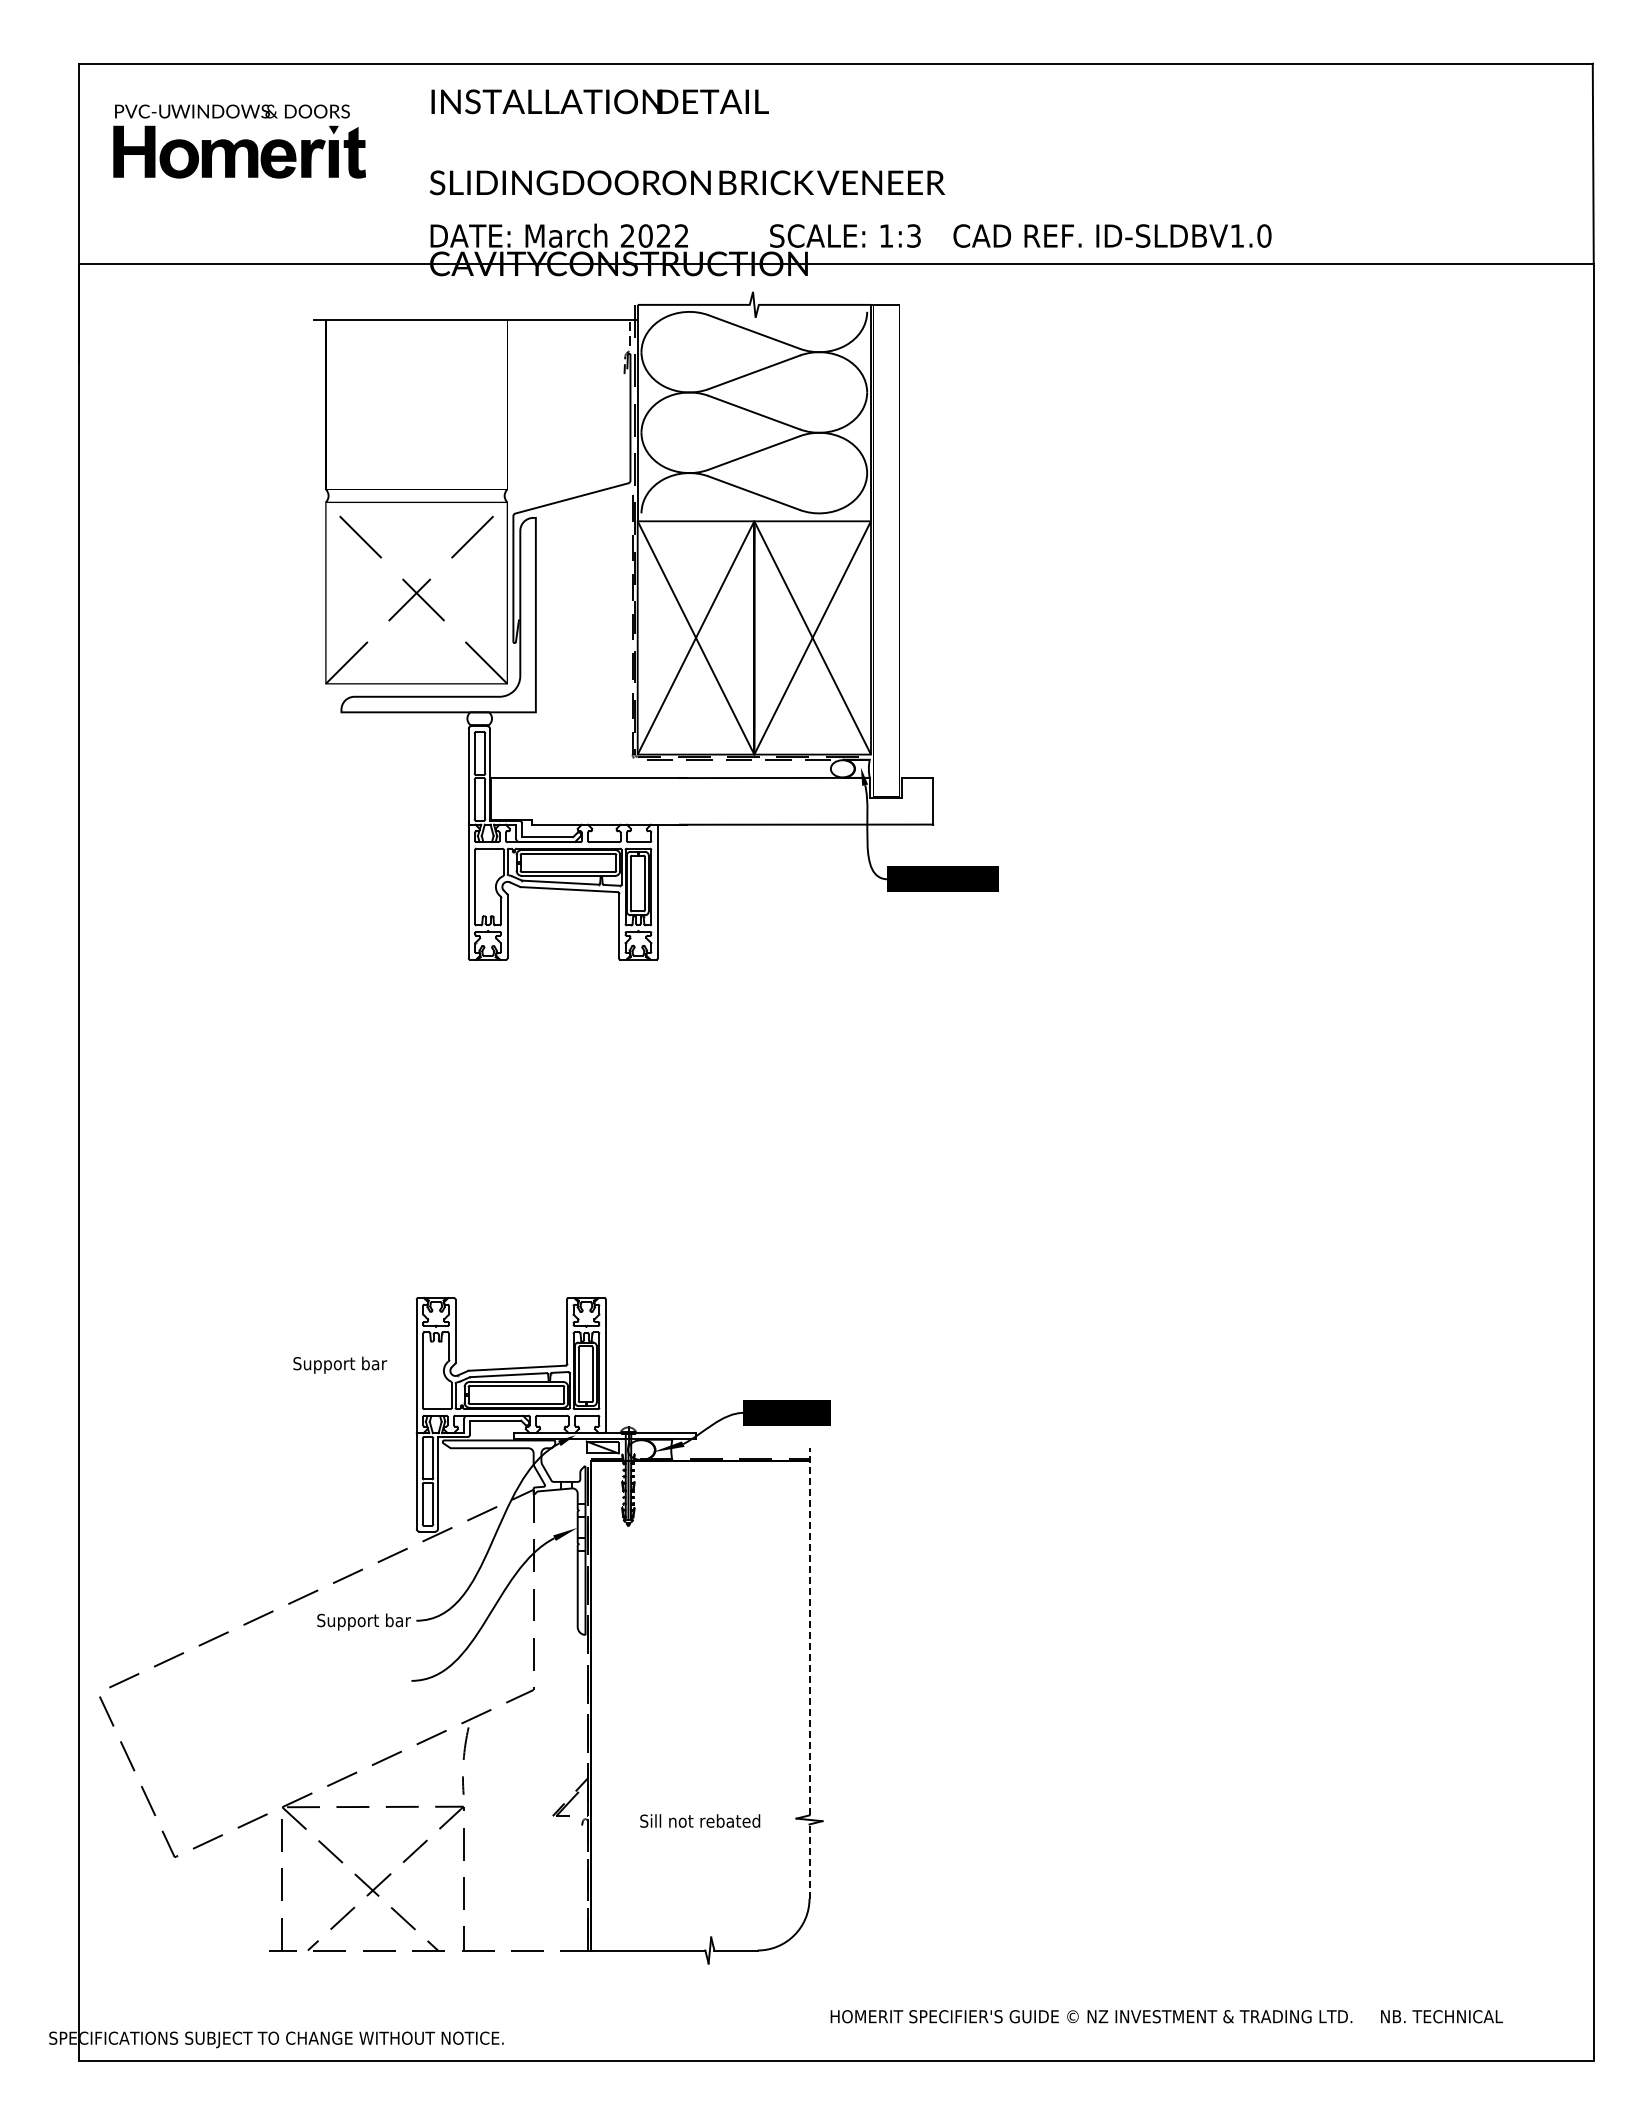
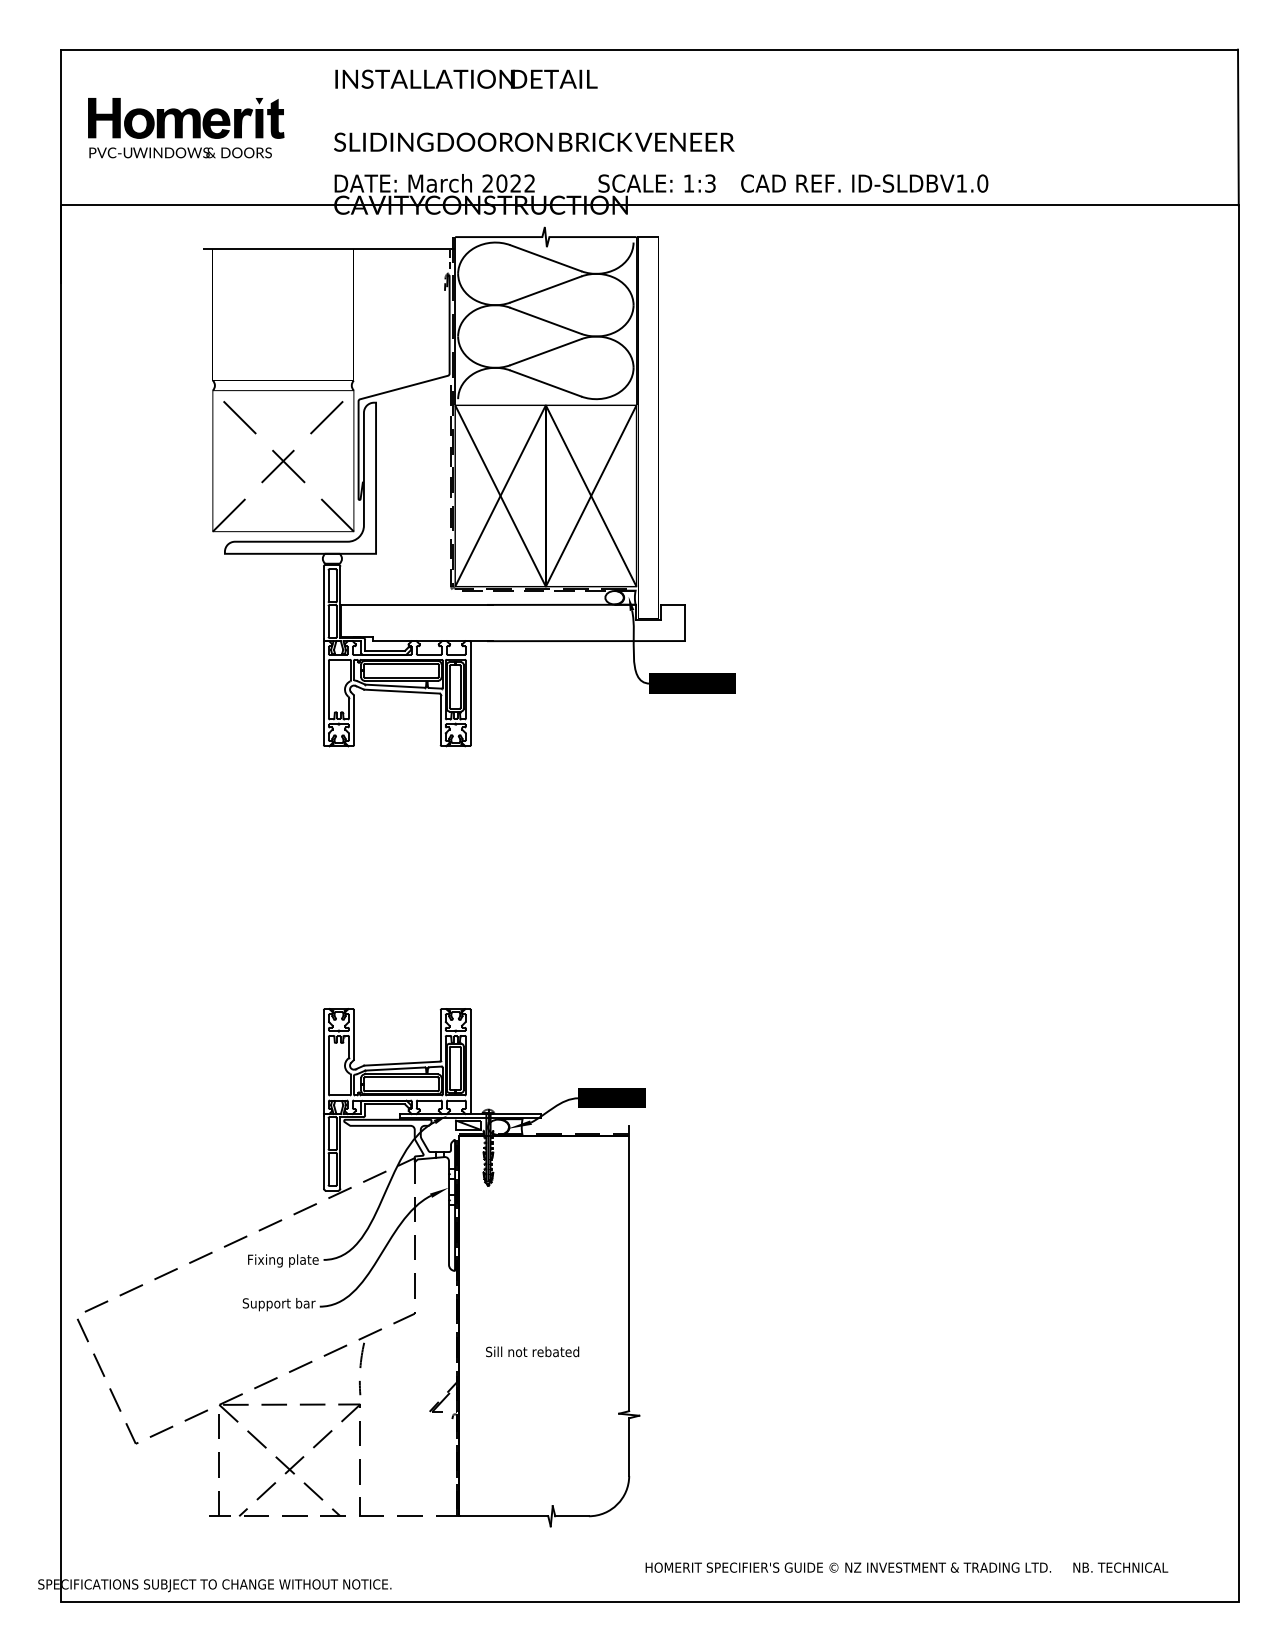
text: (232, 111) -> (180, 152), moved
part: (655, 625) -> (469, 486), moved
text: (340, 1364) -> (279, 1304), moved
text: (363, 1621) -> (282, 1260), Support bar -> Fixing plate
line: (809, 1631) -> (629, 1268), dashed -> solid
text: (700, 1820) -> (532, 1351), moved
line: (809, 1861) -> (629, 1447), dashed -> solid

